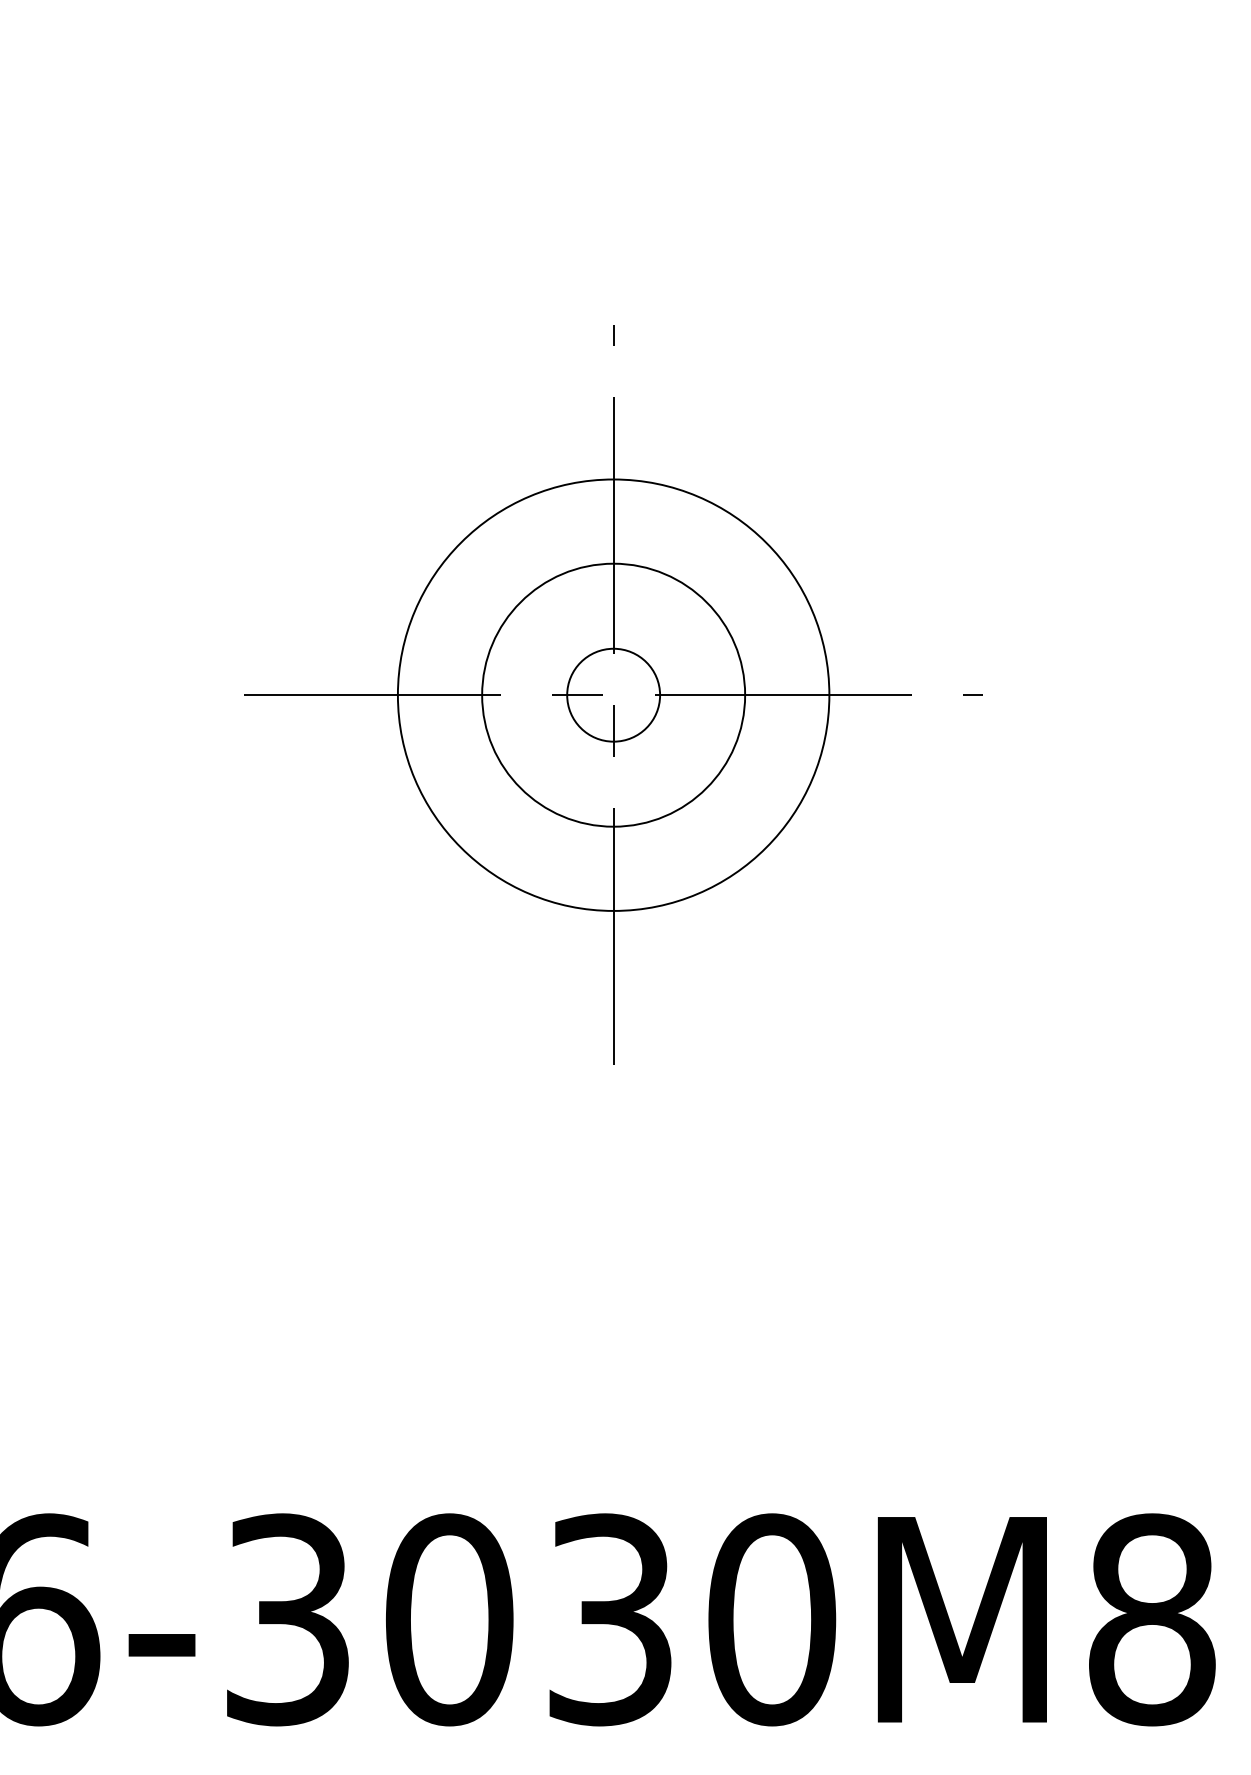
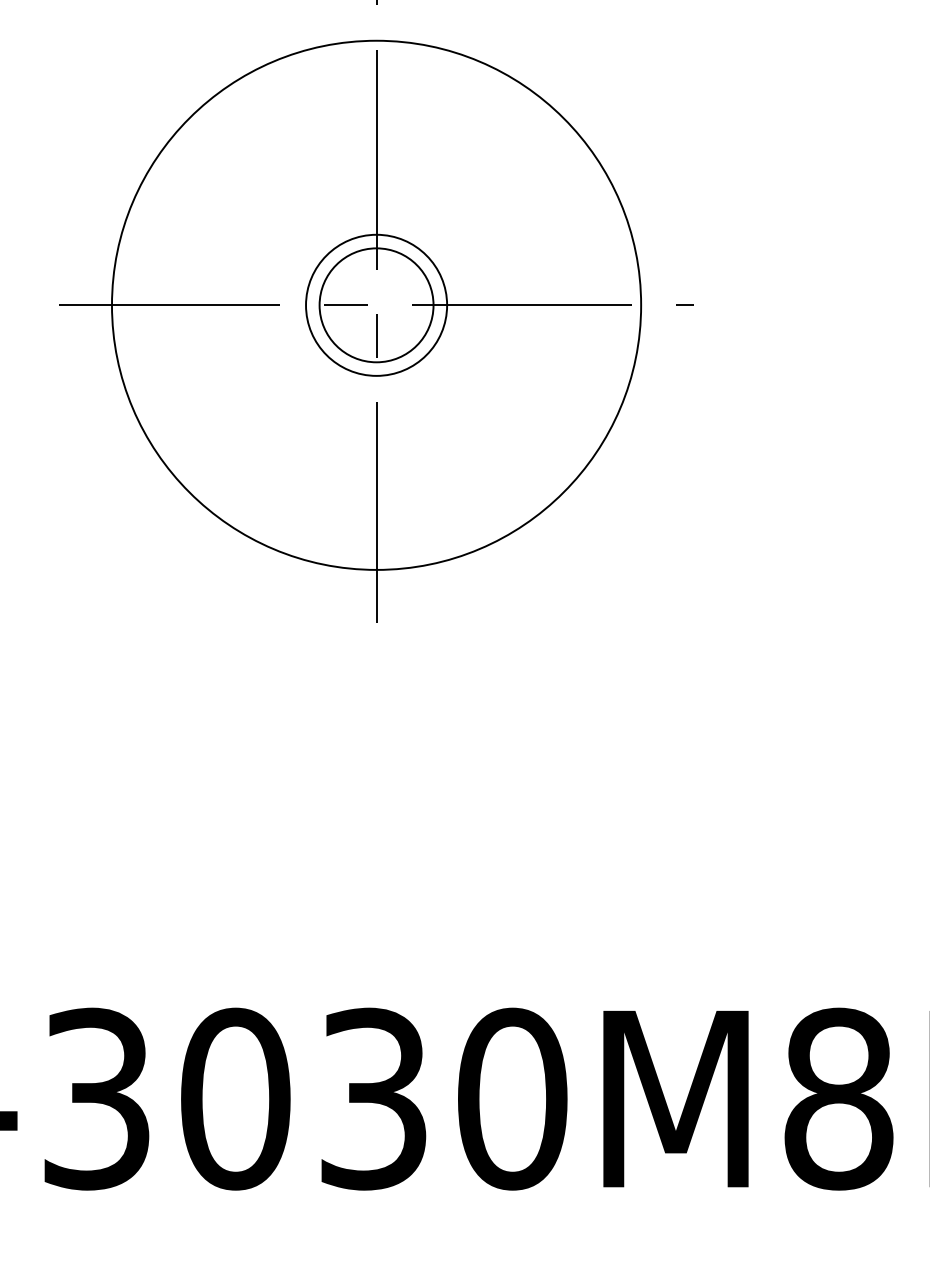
circle: (613, 694) -> (376, 304), size x1.43
circle: (613, 695) -> (376, 305), size x0.62
circle: (613, 695) -> (376, 305), size x1.43

